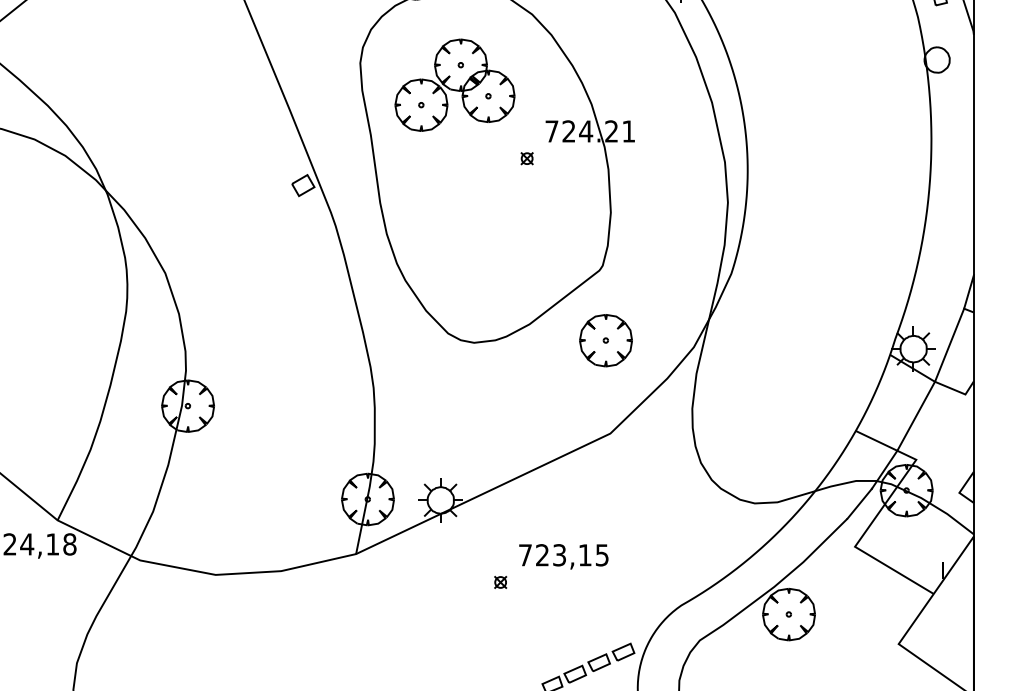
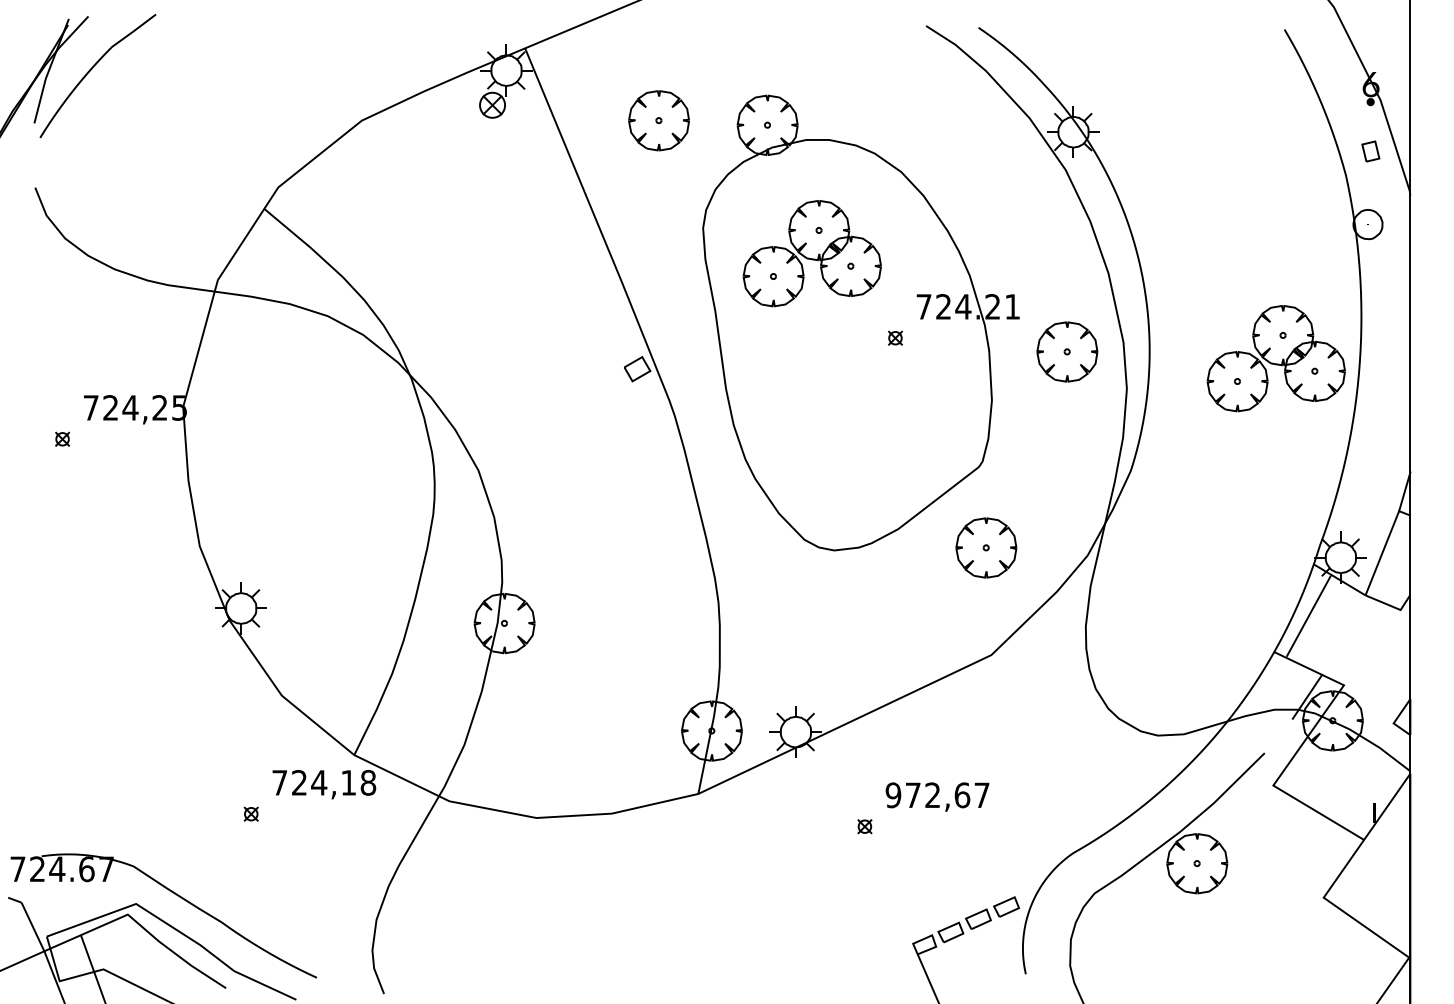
part: (676, 170) -> (1067, 351), added
part: (856, 176) -> (1275, 358), added
line: (915, 415) -> (1308, 615), moved
line: (859, 503) -> (1278, 735), removed
text: (563, 555) -> (937, 795), 723,15 -> 972,67

